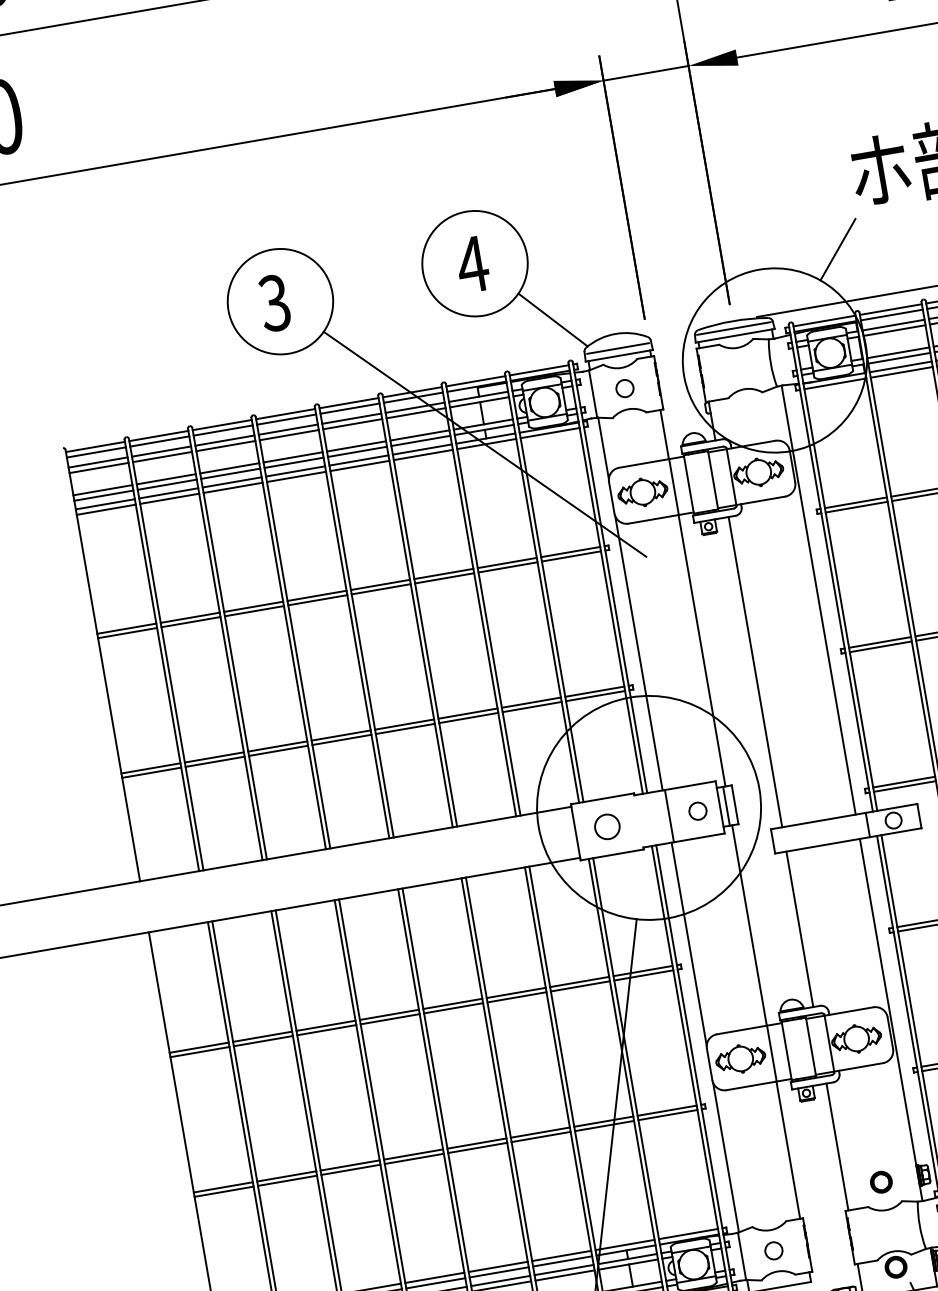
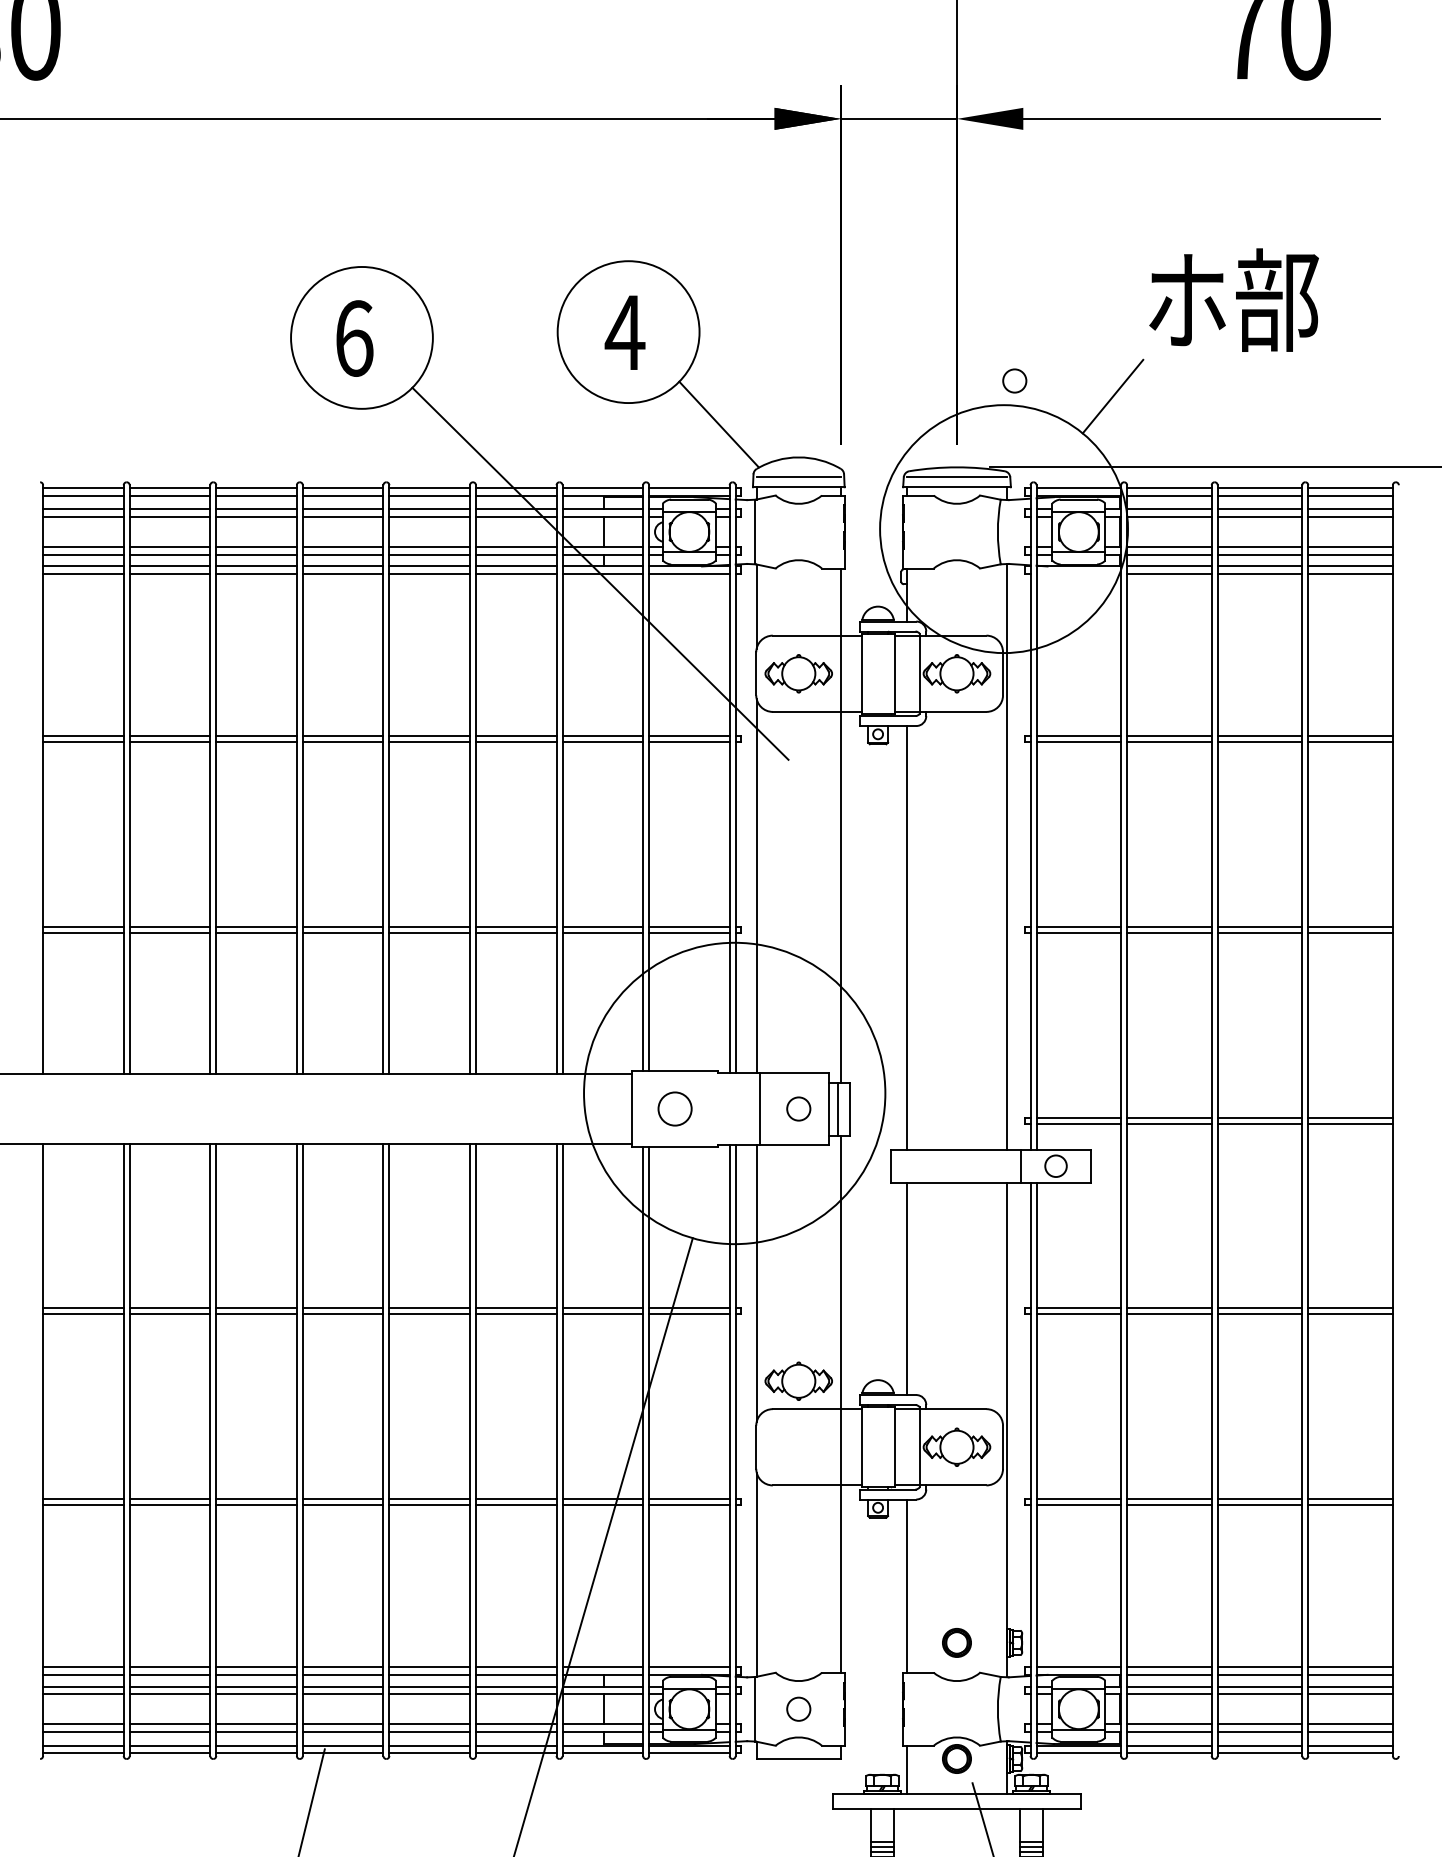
text: (274, 303) -> (353, 338), 3 -> 6
line: (835, 383) -> (1078, 573), removed
circle: (624, 388) -> (1014, 380), moved
part: (740, 1058) -> (798, 1380), moved

